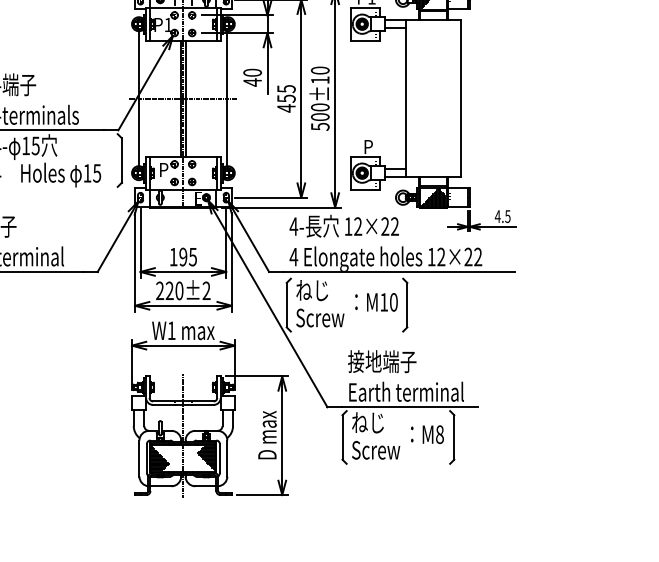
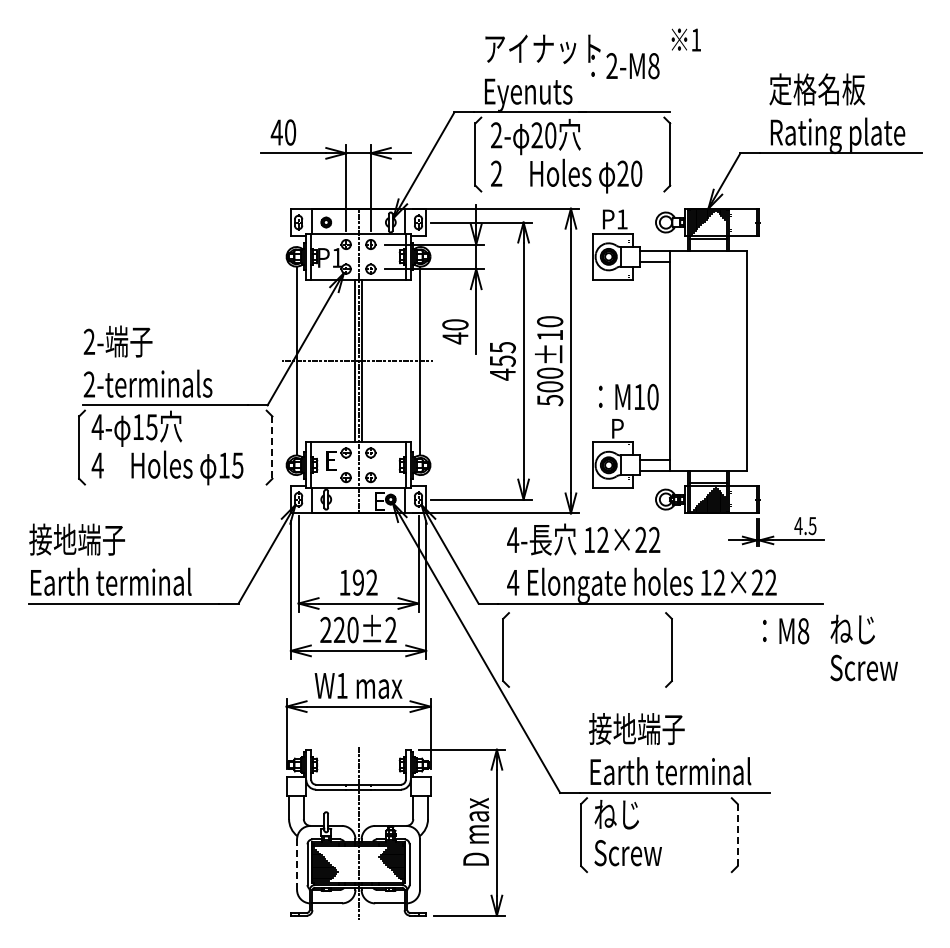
line: (121, 161) -> (272, 448), solid -> dashed
text: (164, 169) -> (331, 460), P -> E
text: (192, 256) -> (371, 582), 195 -> 192
text: (376, 302) -> (628, 397), moved
text: (319, 303) -> (863, 647), moved
text: (427, 434) -> (786, 631), moved
line: (454, 437) -> (737, 835), solid -> dashed
line: (139, 459) -> (297, 865), solid -> dashed

